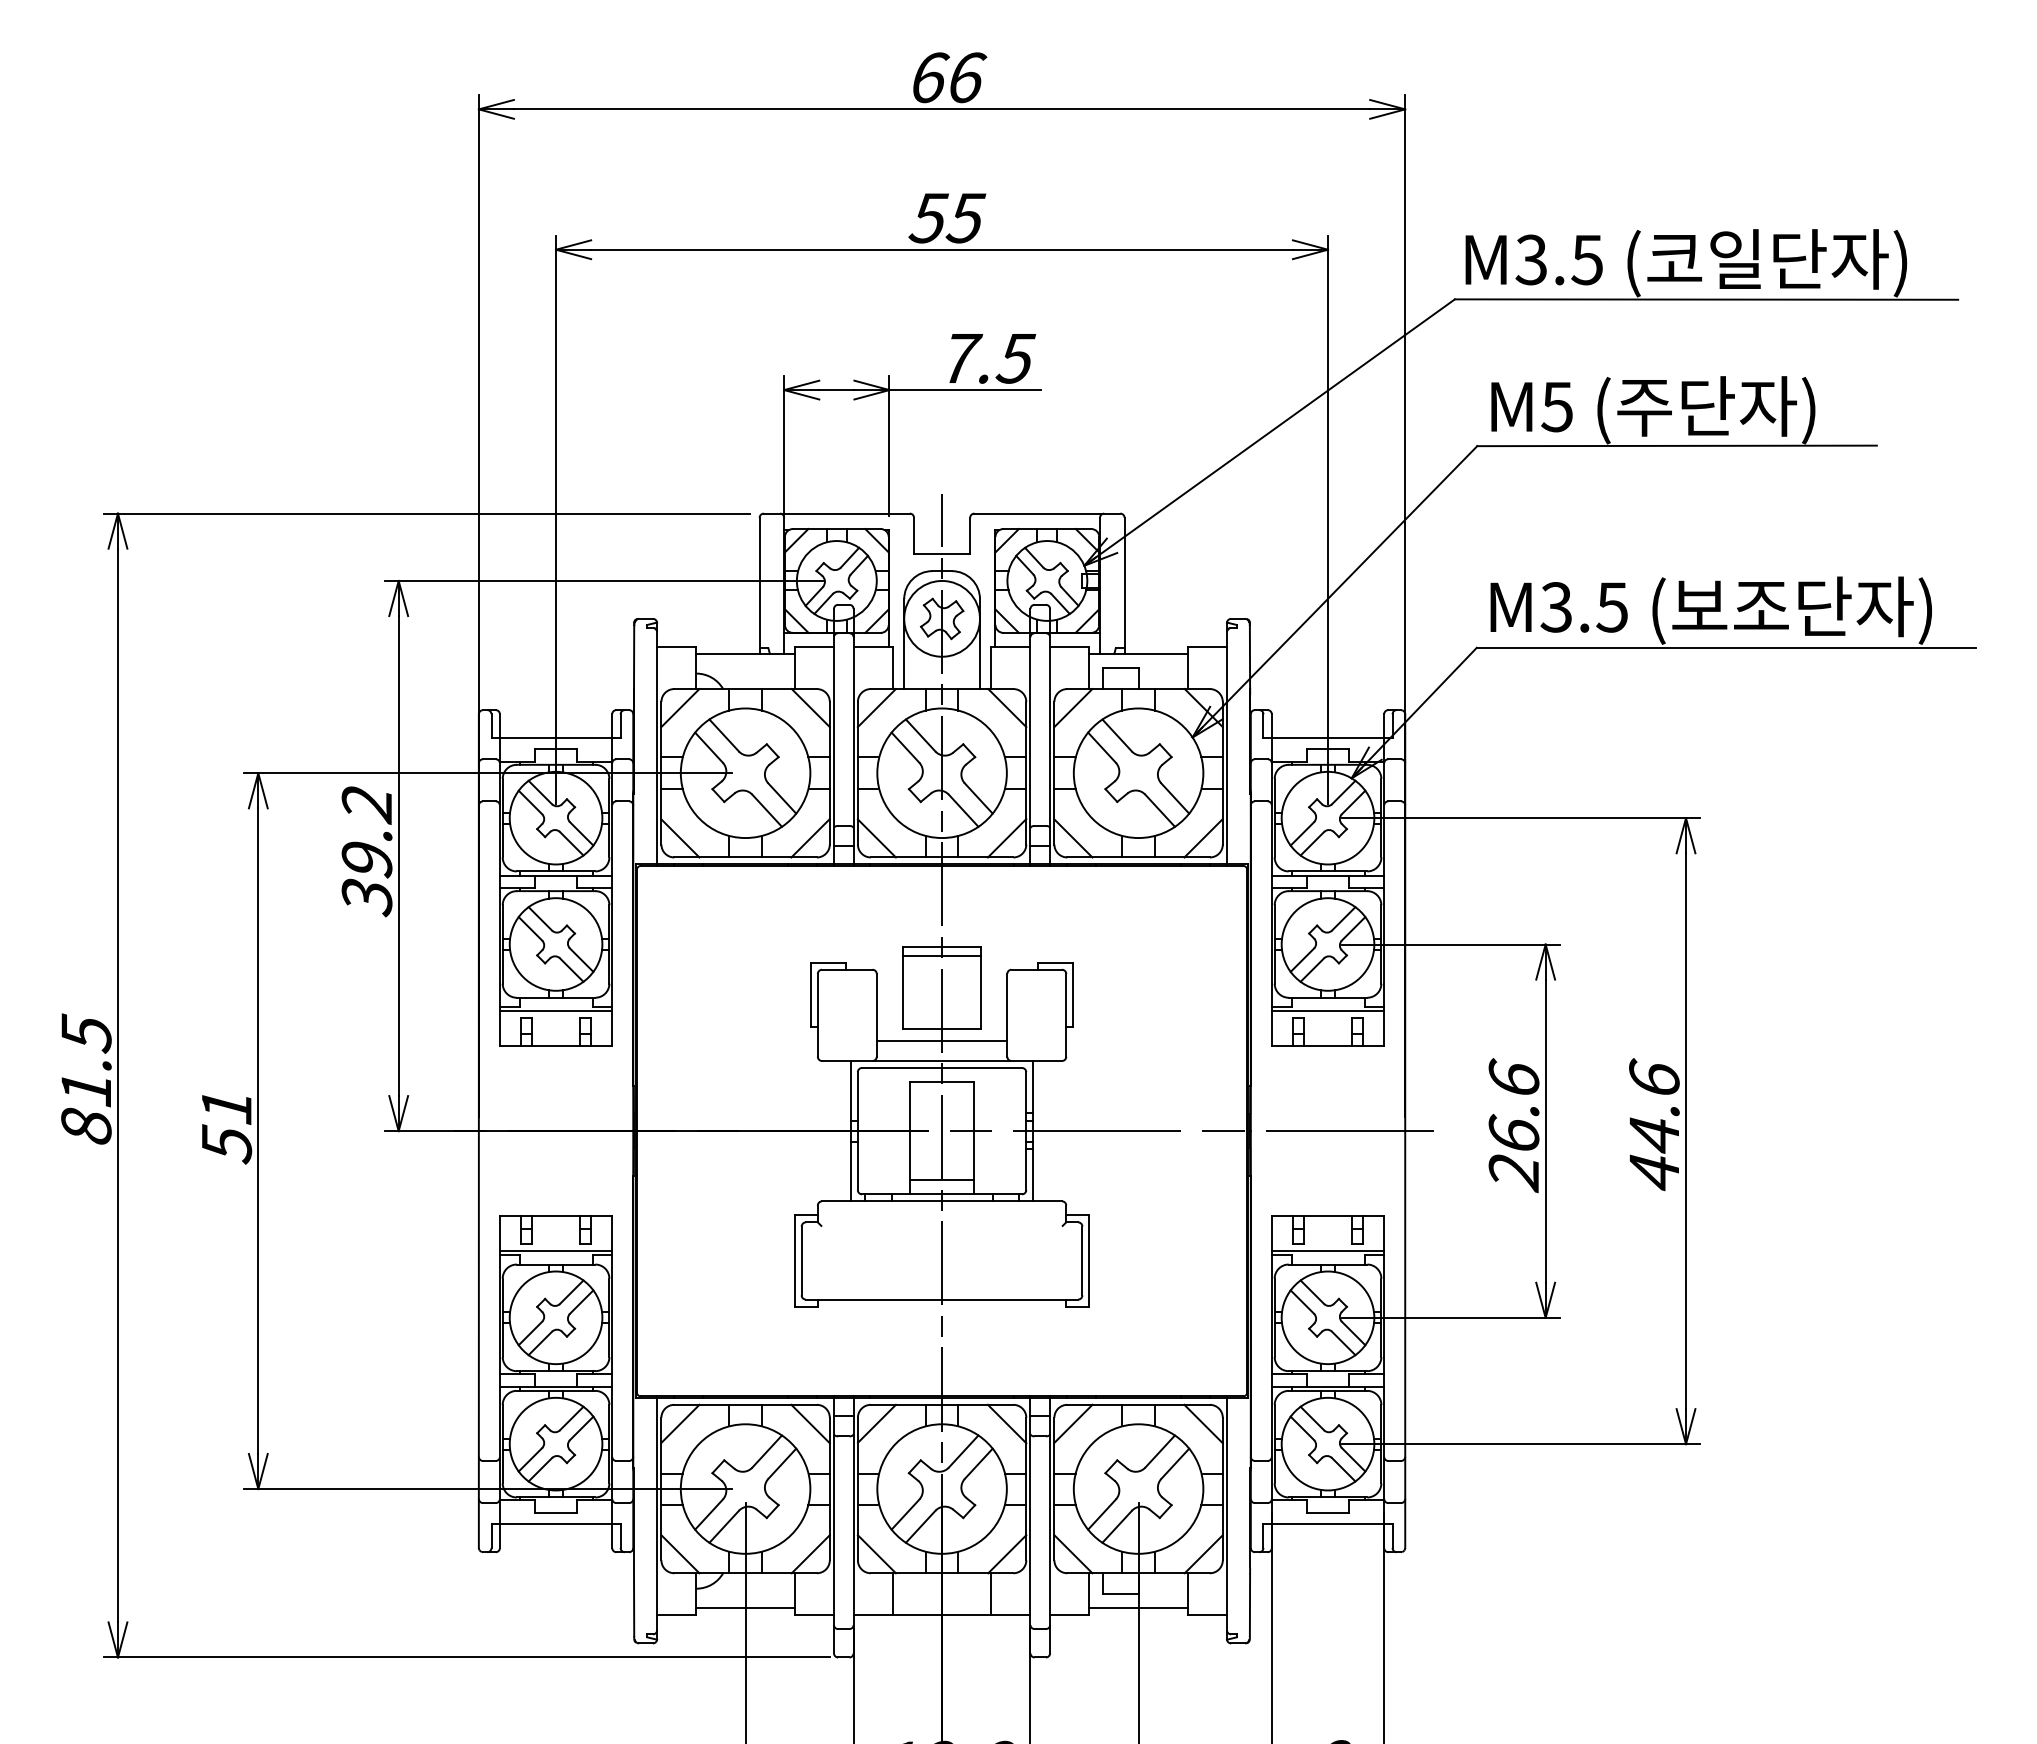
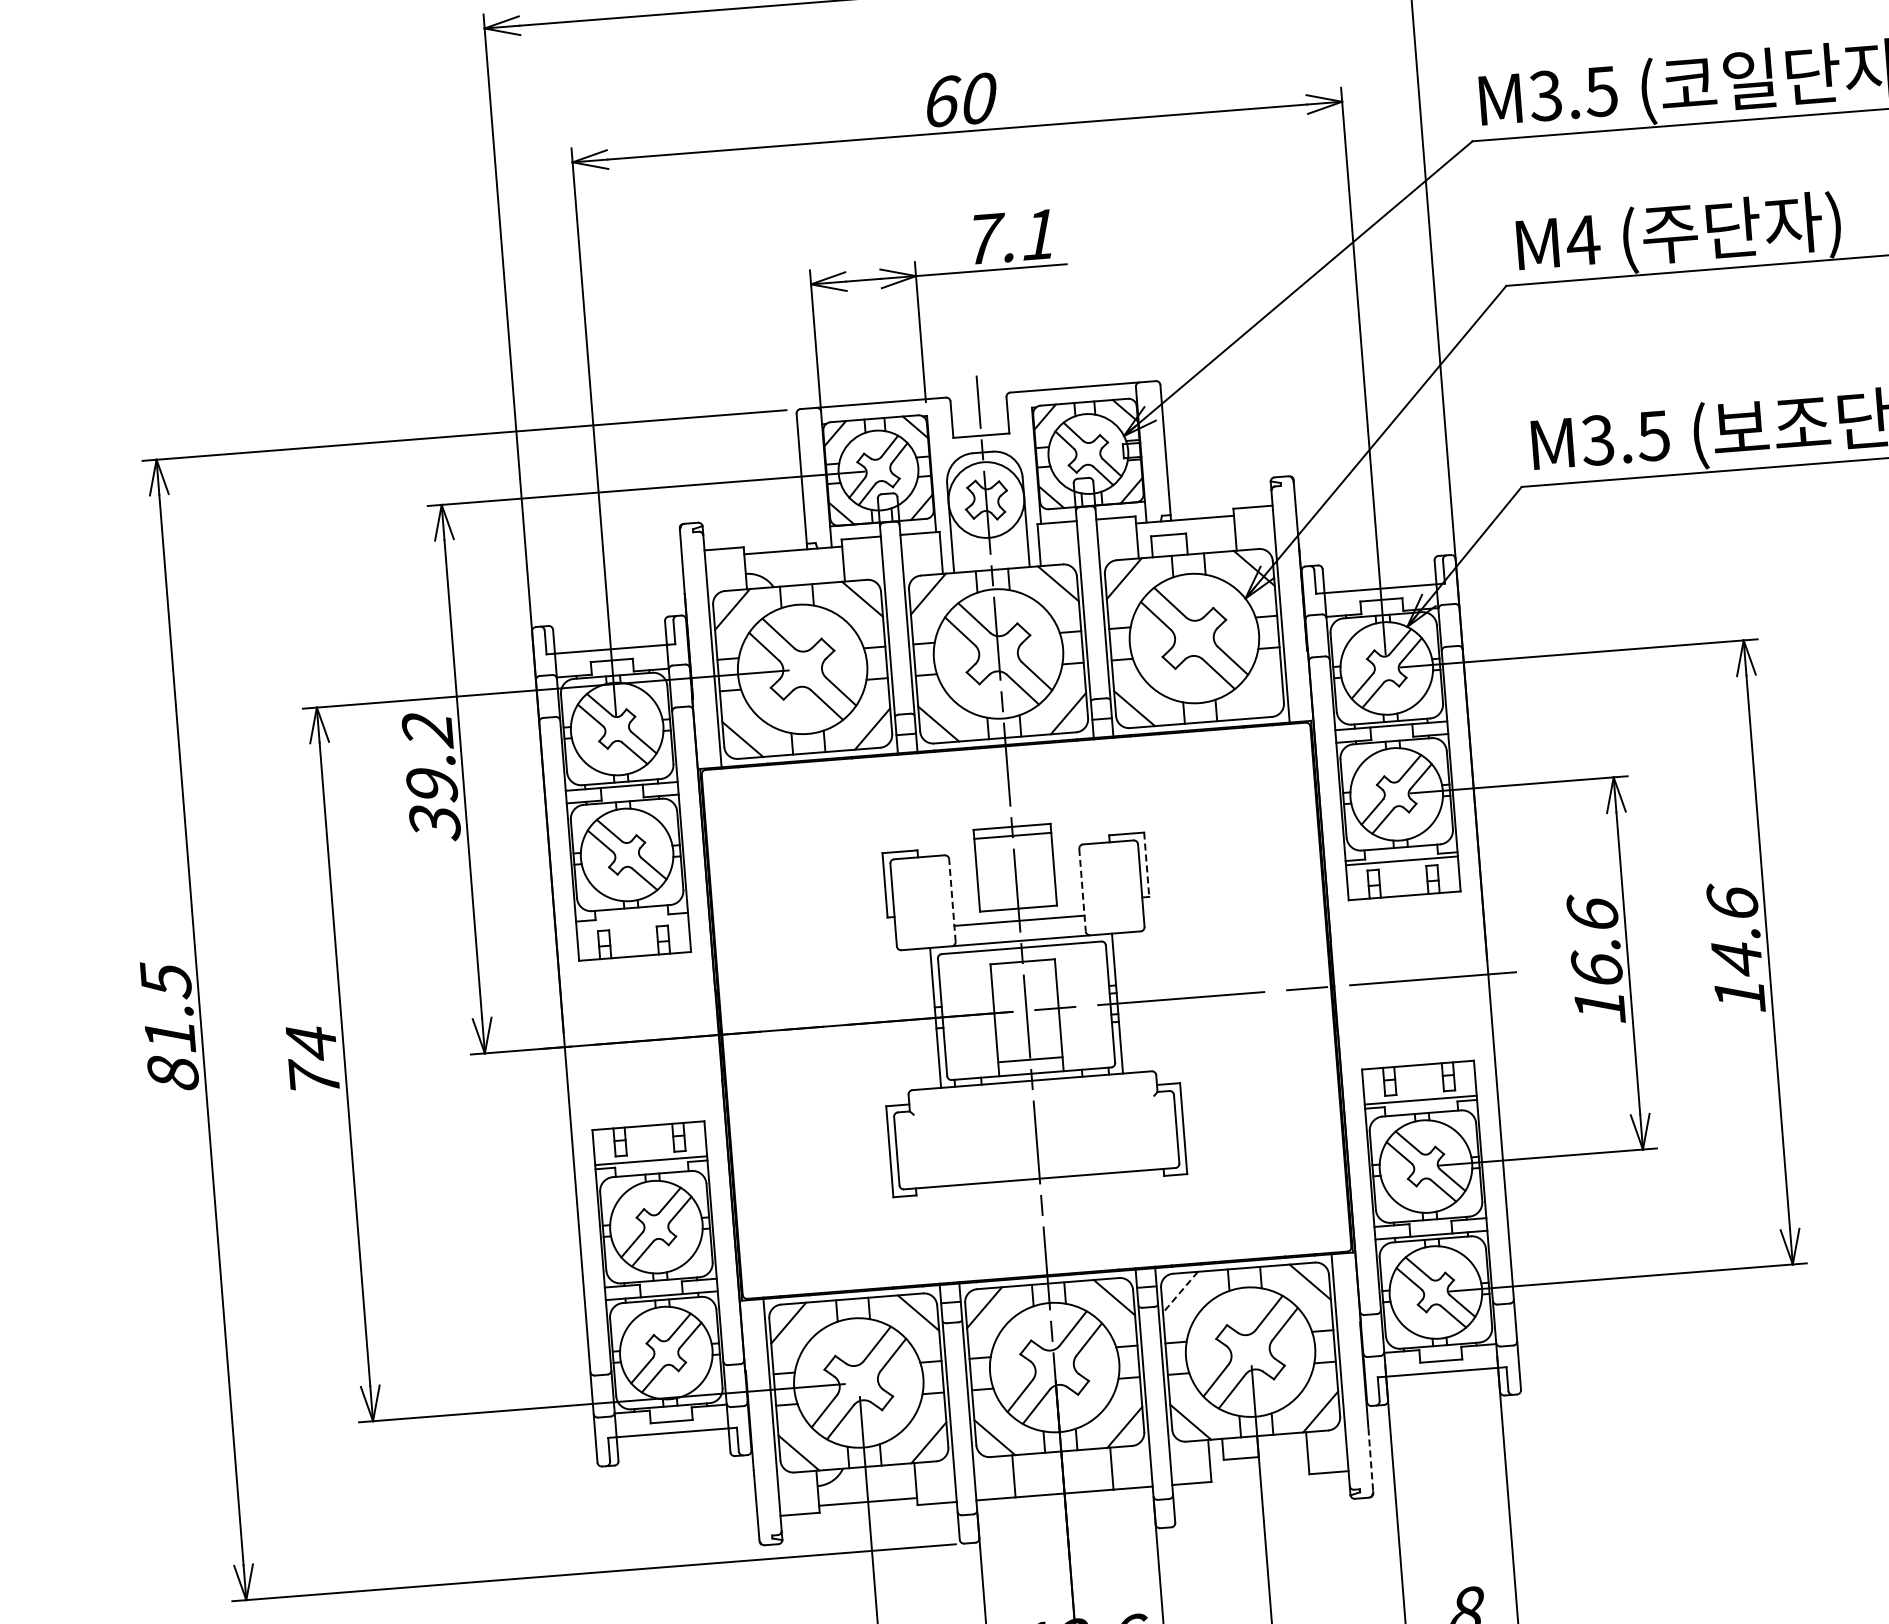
text: (947, 217) -> (960, 99), 55 -> 60
text: (1015, 358) -> (1039, 234), 7.5 -> 7.1
text: (1557, 407) -> (1583, 241), M5 -> M4
line: (1203, 838) -> (1264, 698), removed
line: (1073, 995) -> (1146, 865), solid -> dashed
line: (555, 1011) -> (631, 921), removed
line: (876, 1014) -> (952, 899), solid -> dashed
line: (1007, 1015) -> (1082, 890), solid -> dashed
text: (227, 1126) -> (313, 1062), 51 -> 74
text: (1653, 1172) -> (1739, 996), 44.6 -> 14.6
text: (1513, 1173) -> (1599, 1008), 26.6 -> 16.6
line: (1073, 1423) -> (1180, 1291), solid -> dashed
line: (1249, 1605) -> (1370, 1459), solid -> dashed
line: (1138, 1608) -> (1259, 1471), removed

